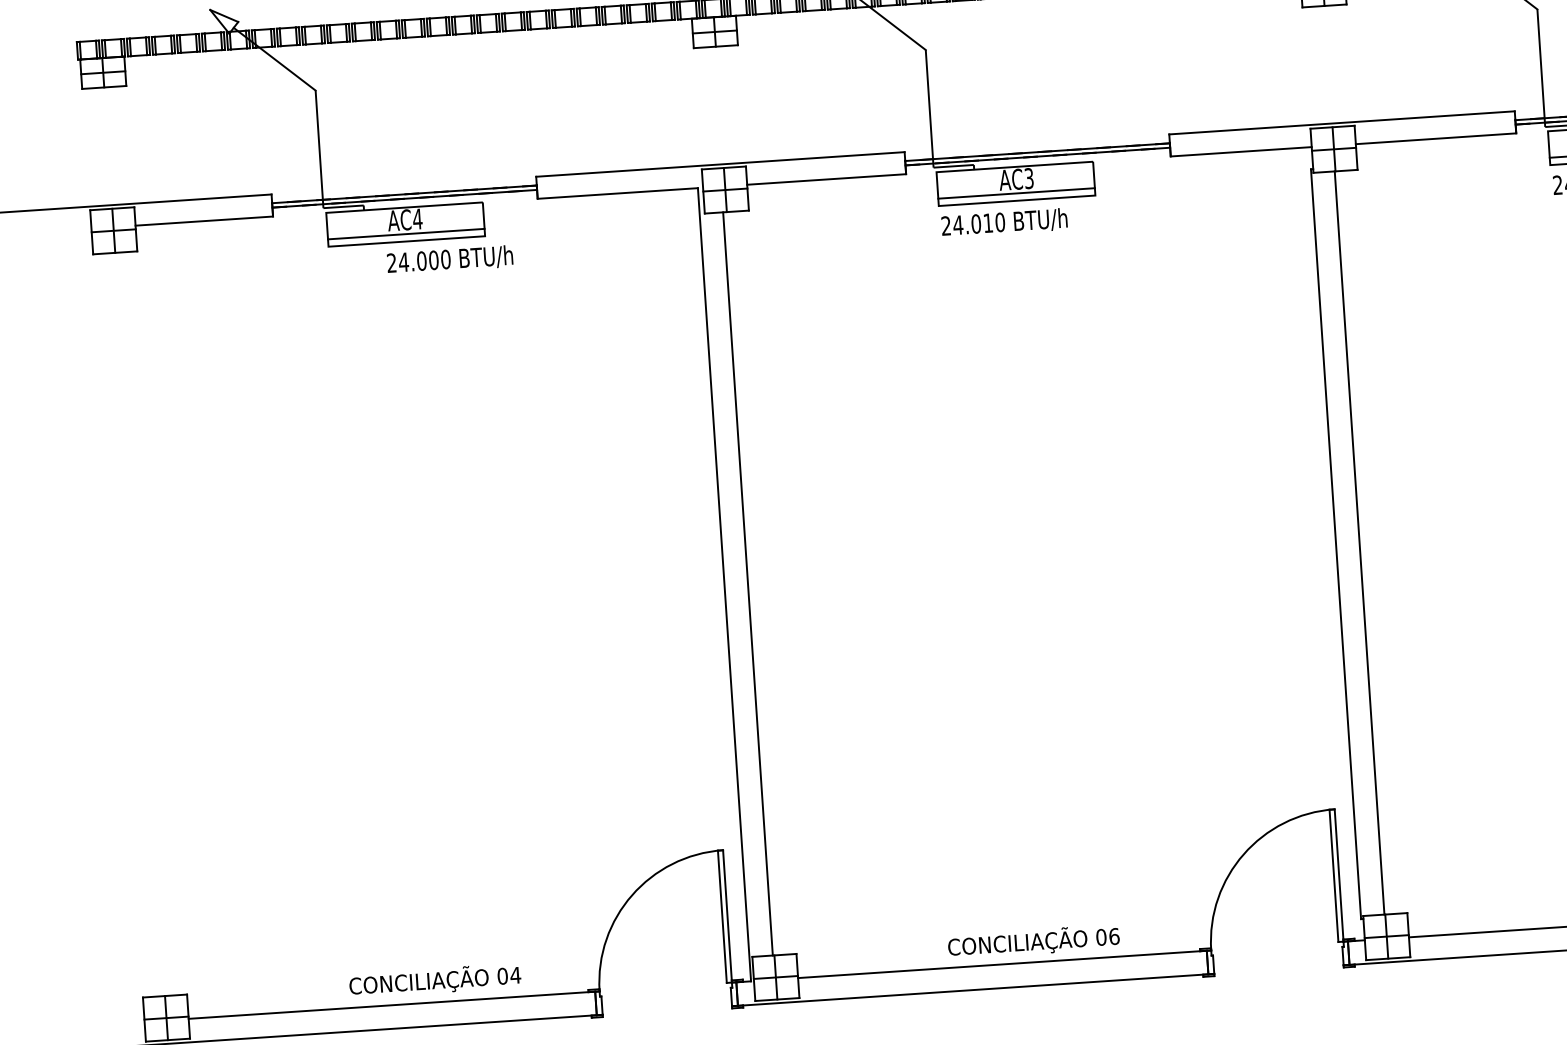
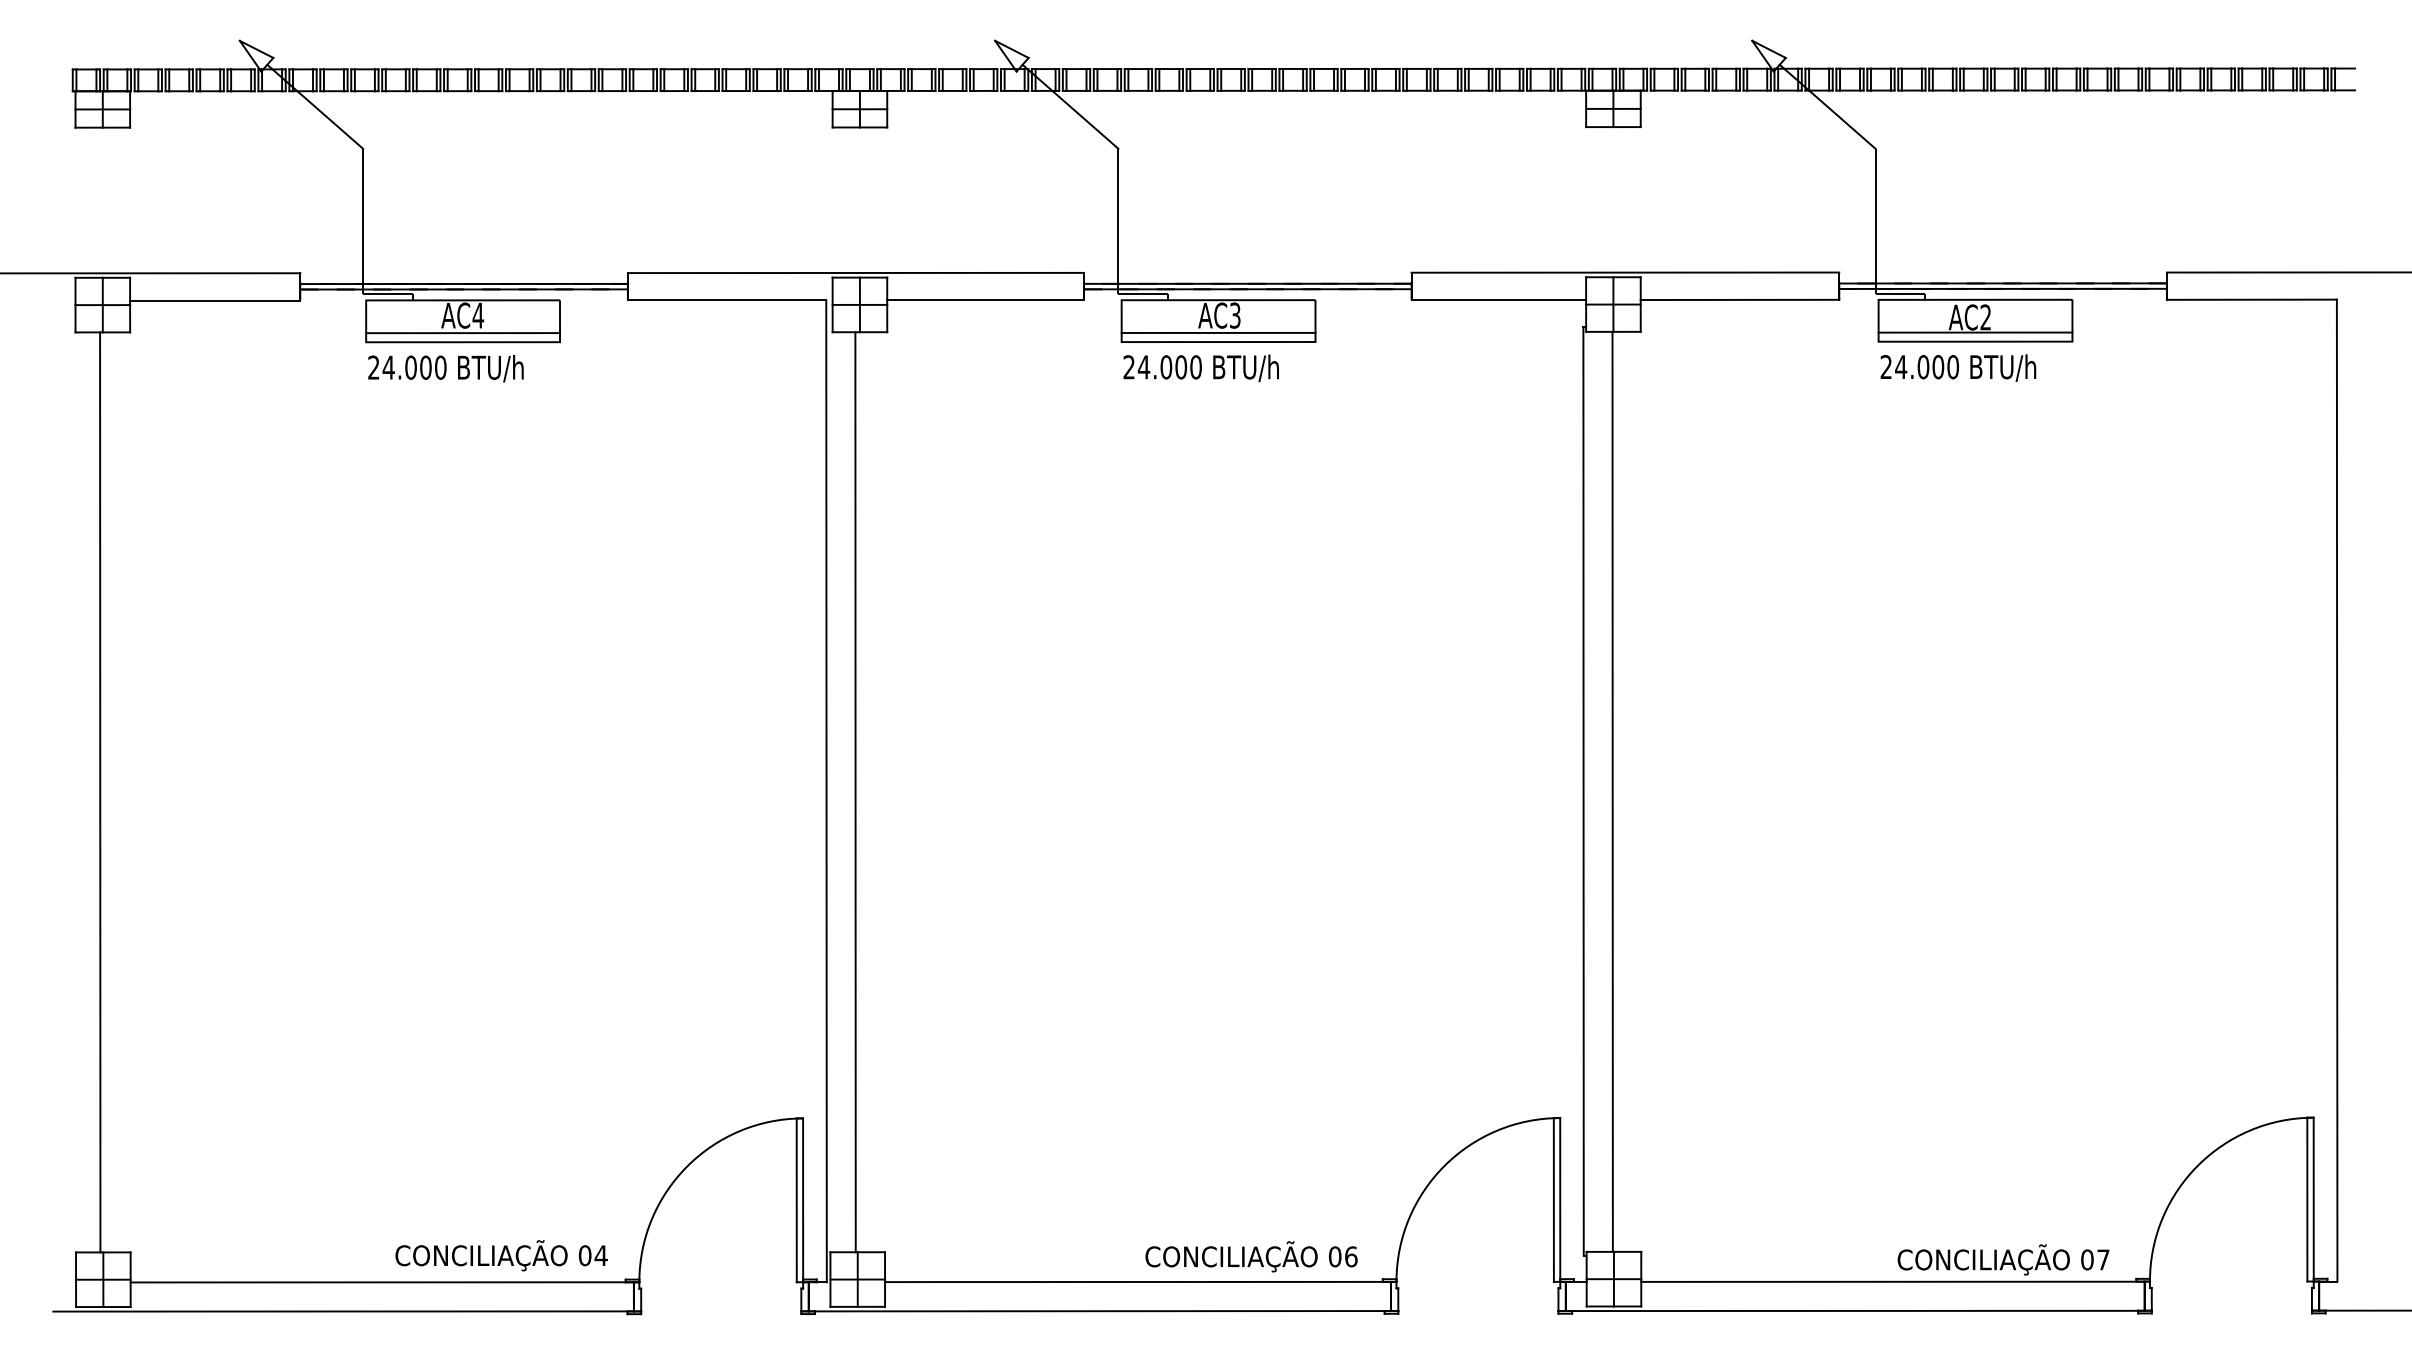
text: (988, 223) -> (1181, 367), 24.010 -> 24.000
text: (449, 259) -> (445, 368), moved
line: (138, 624) -> (100, 792), added
text: (1033, 941) -> (1251, 1256), moved
text: (435, 980) -> (501, 1255), moved

